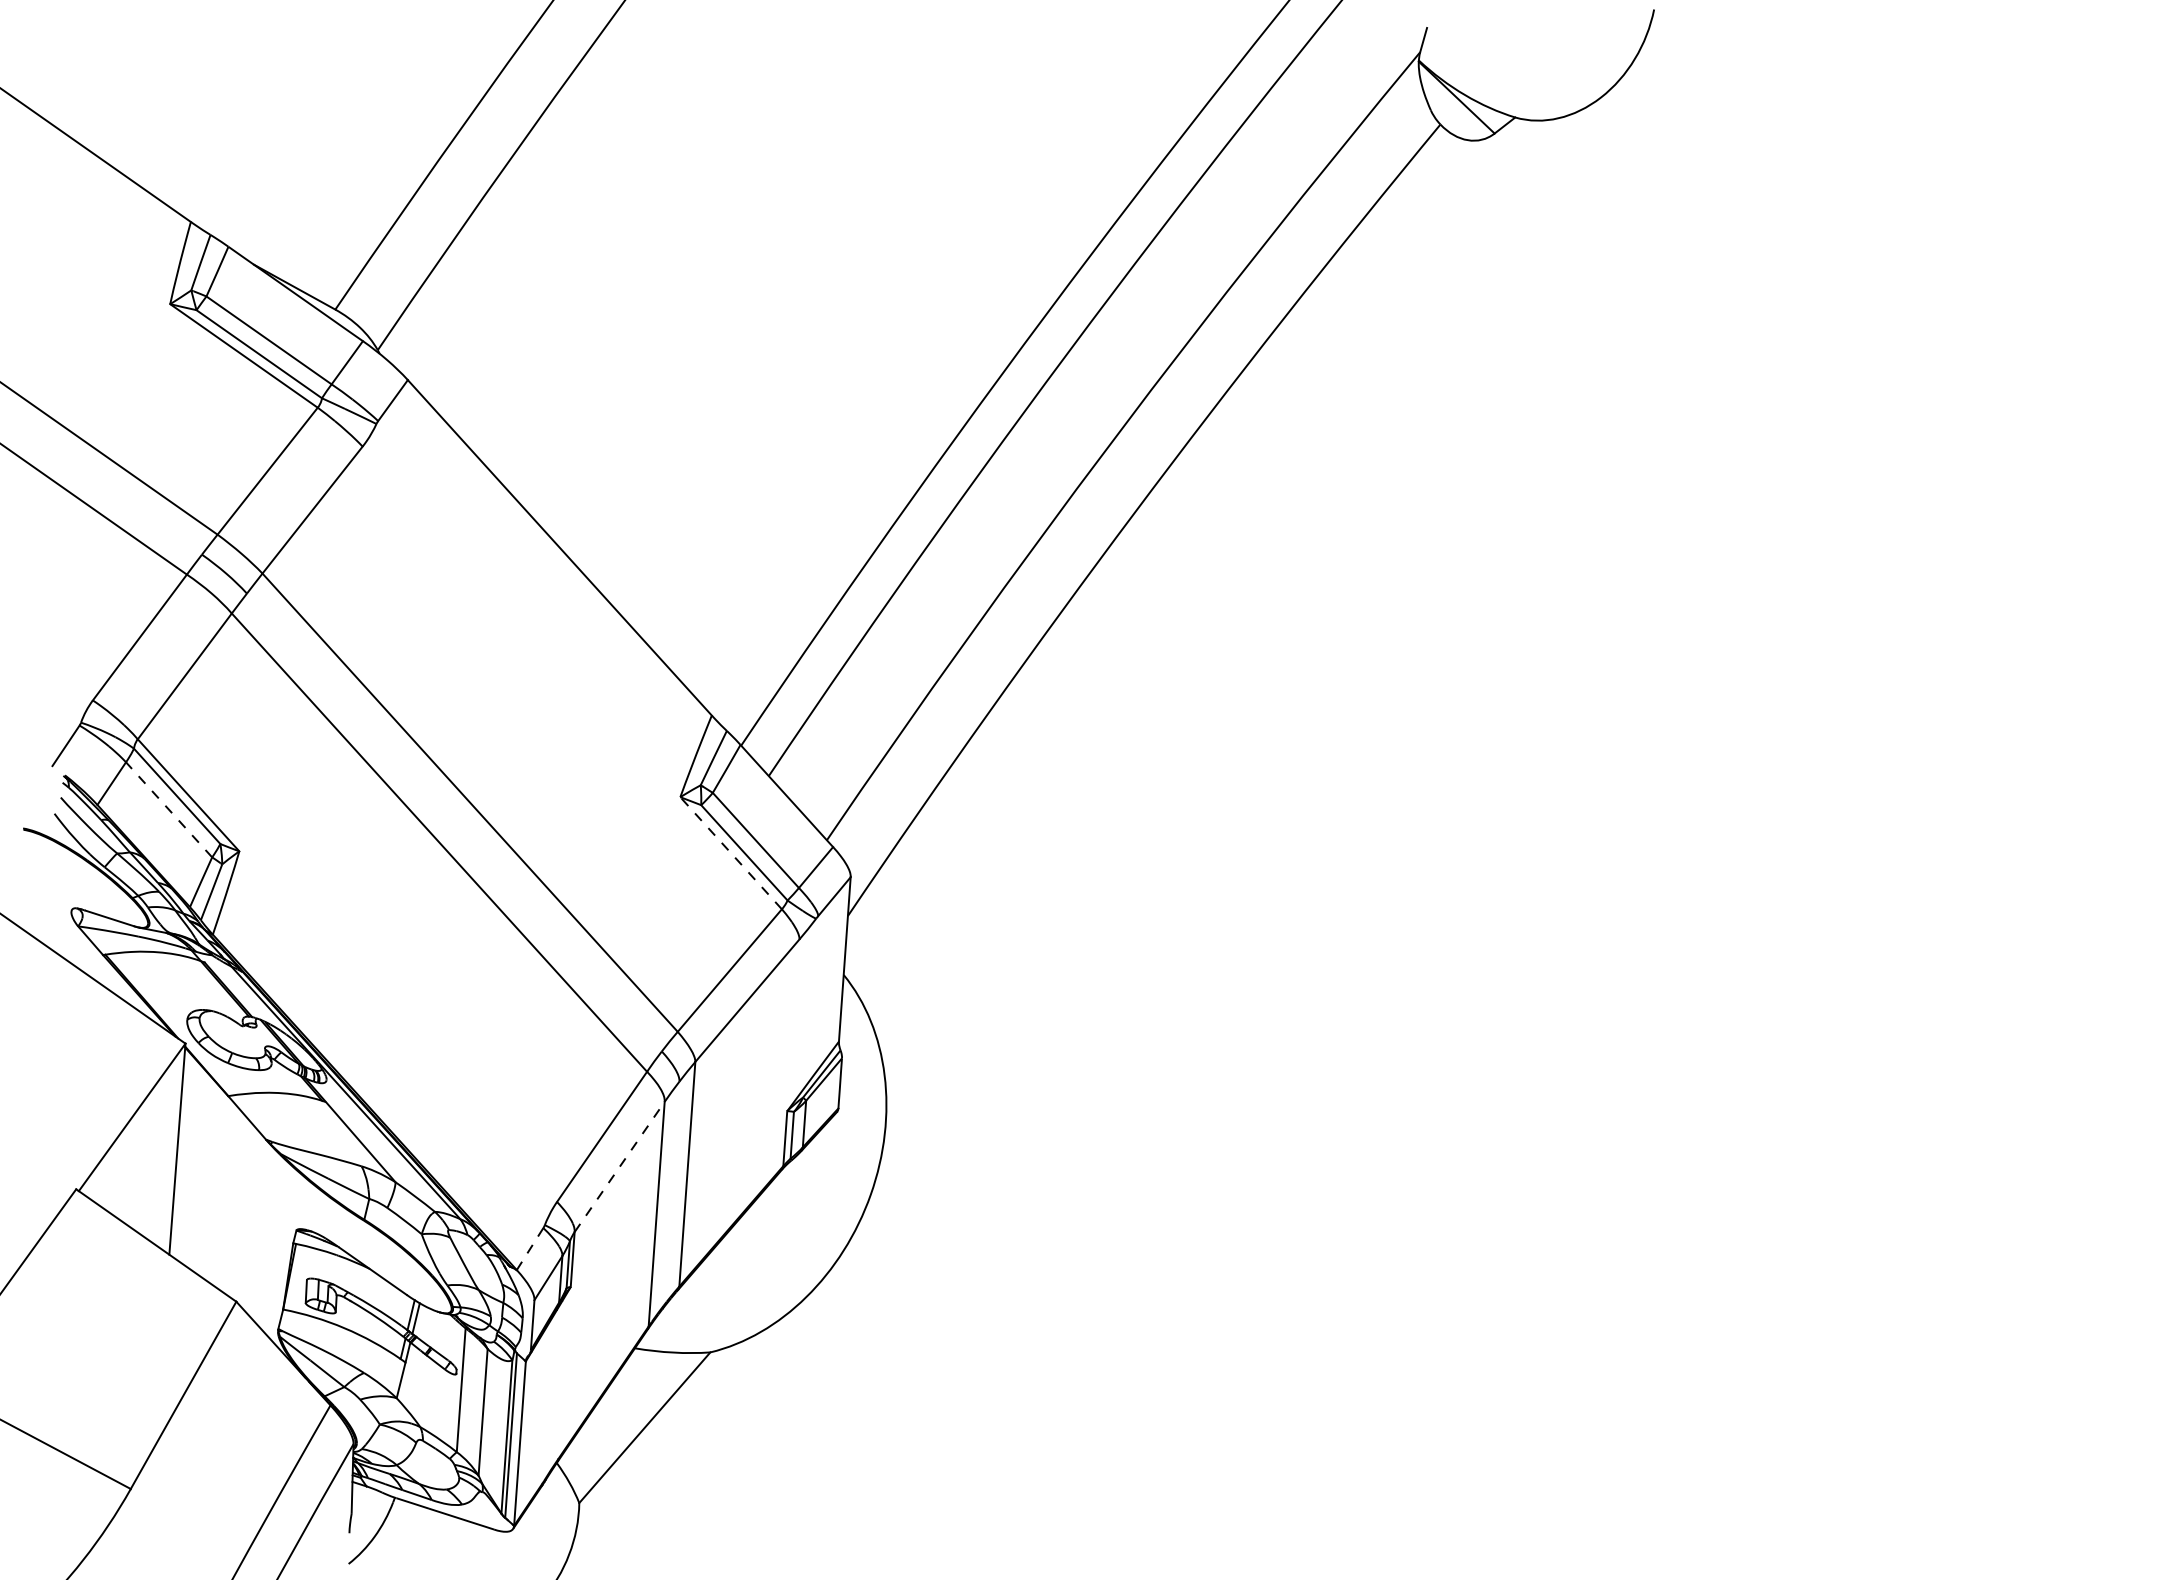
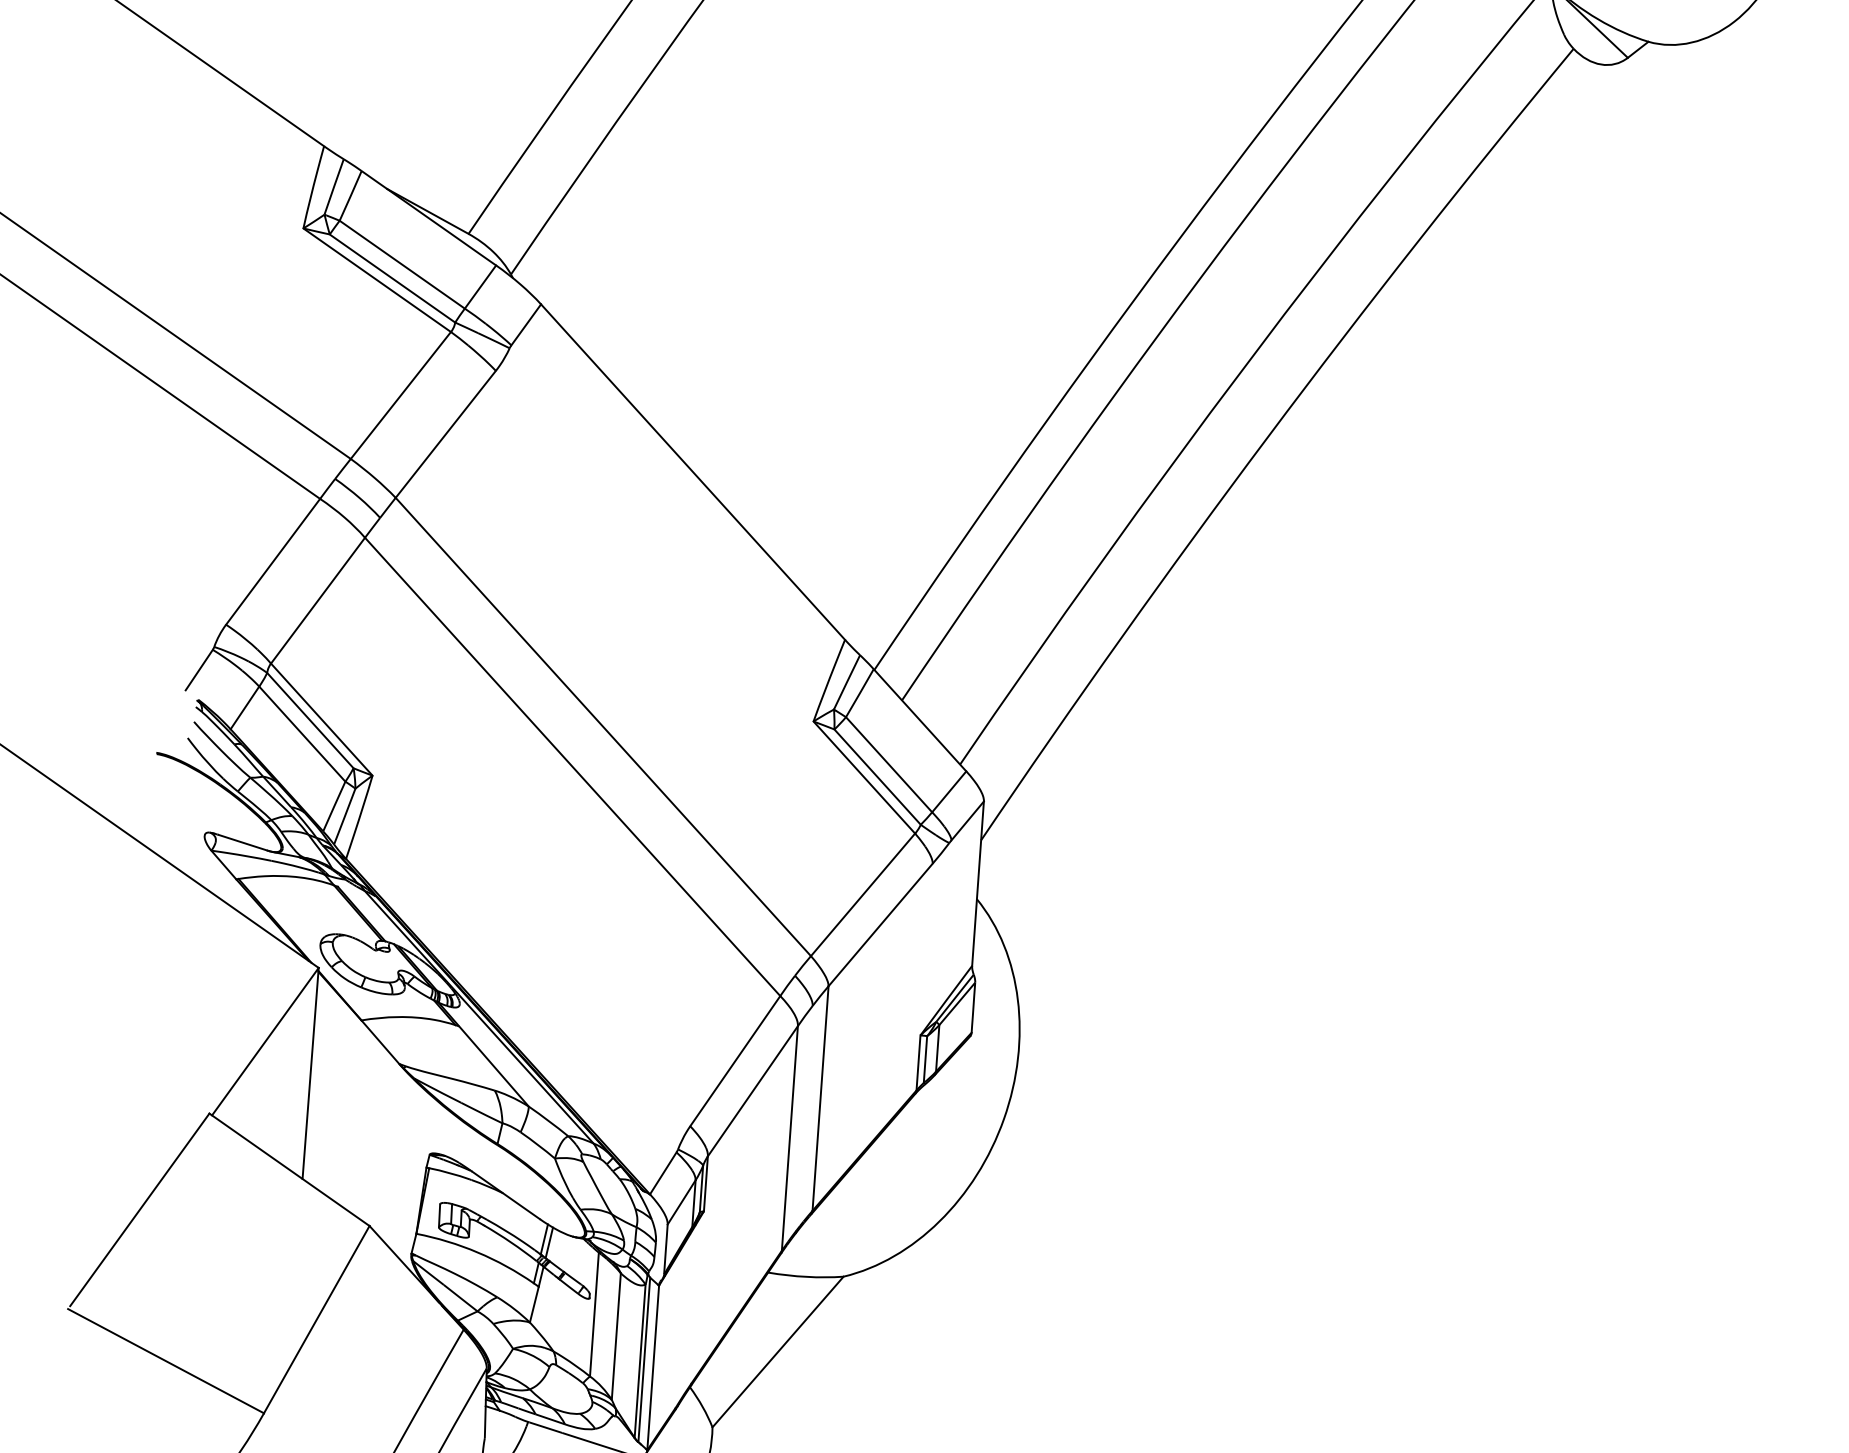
line: (168, 809) -> (301, 733), dashed -> solid
line: (731, 853) -> (864, 777), dashed -> solid
line: (619, 1166) -> (752, 1090), dashed -> solid
line: (530, 1249) -> (663, 1173), dashed -> solid

